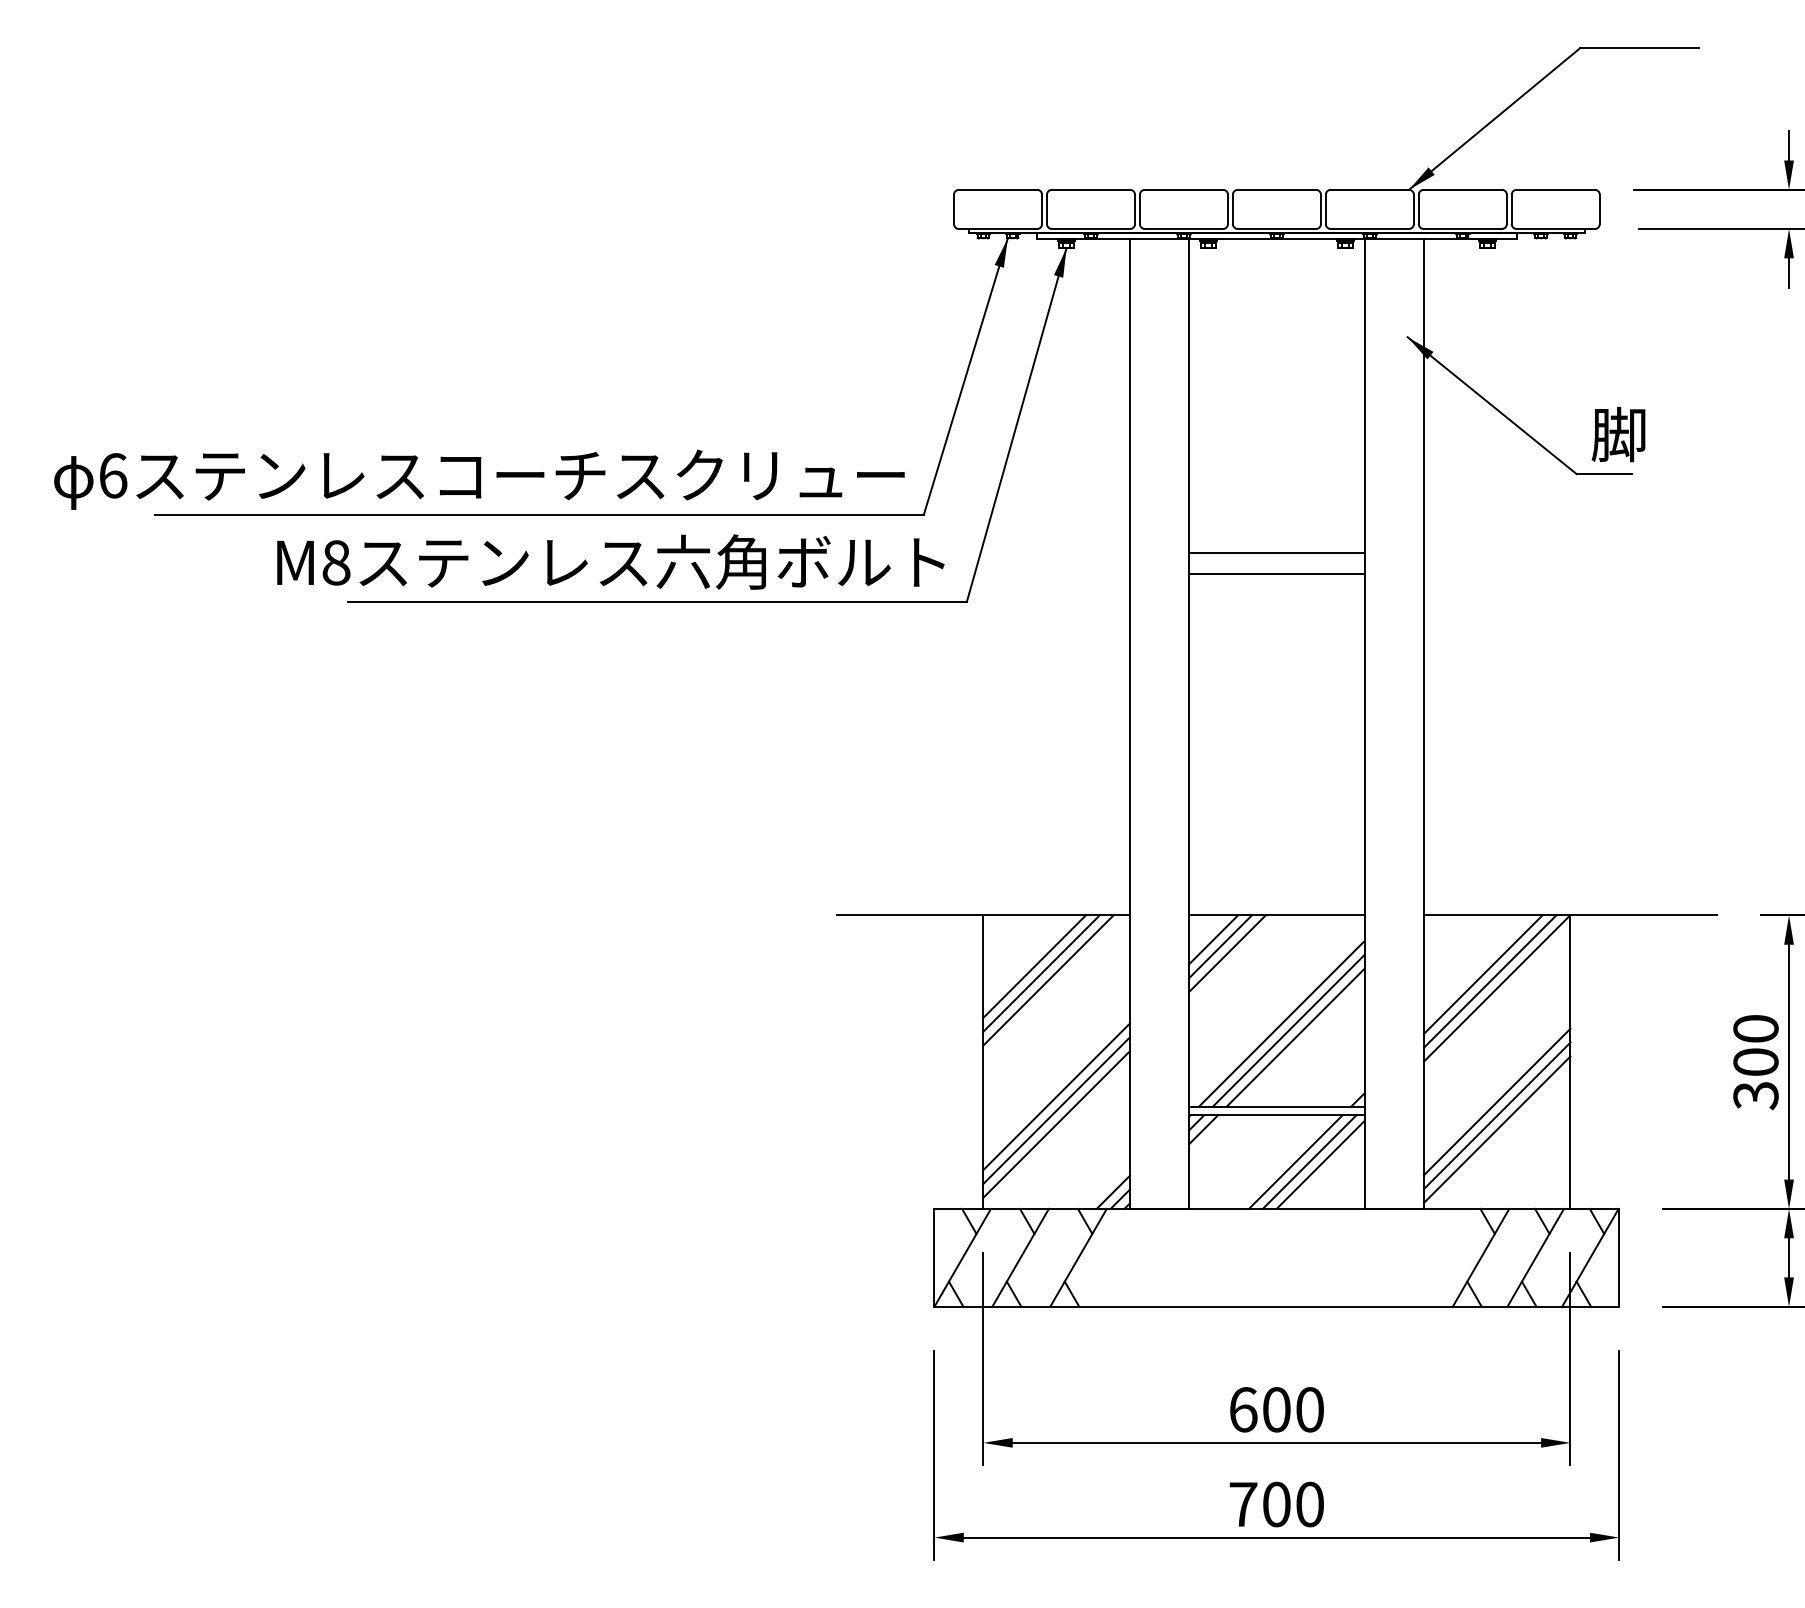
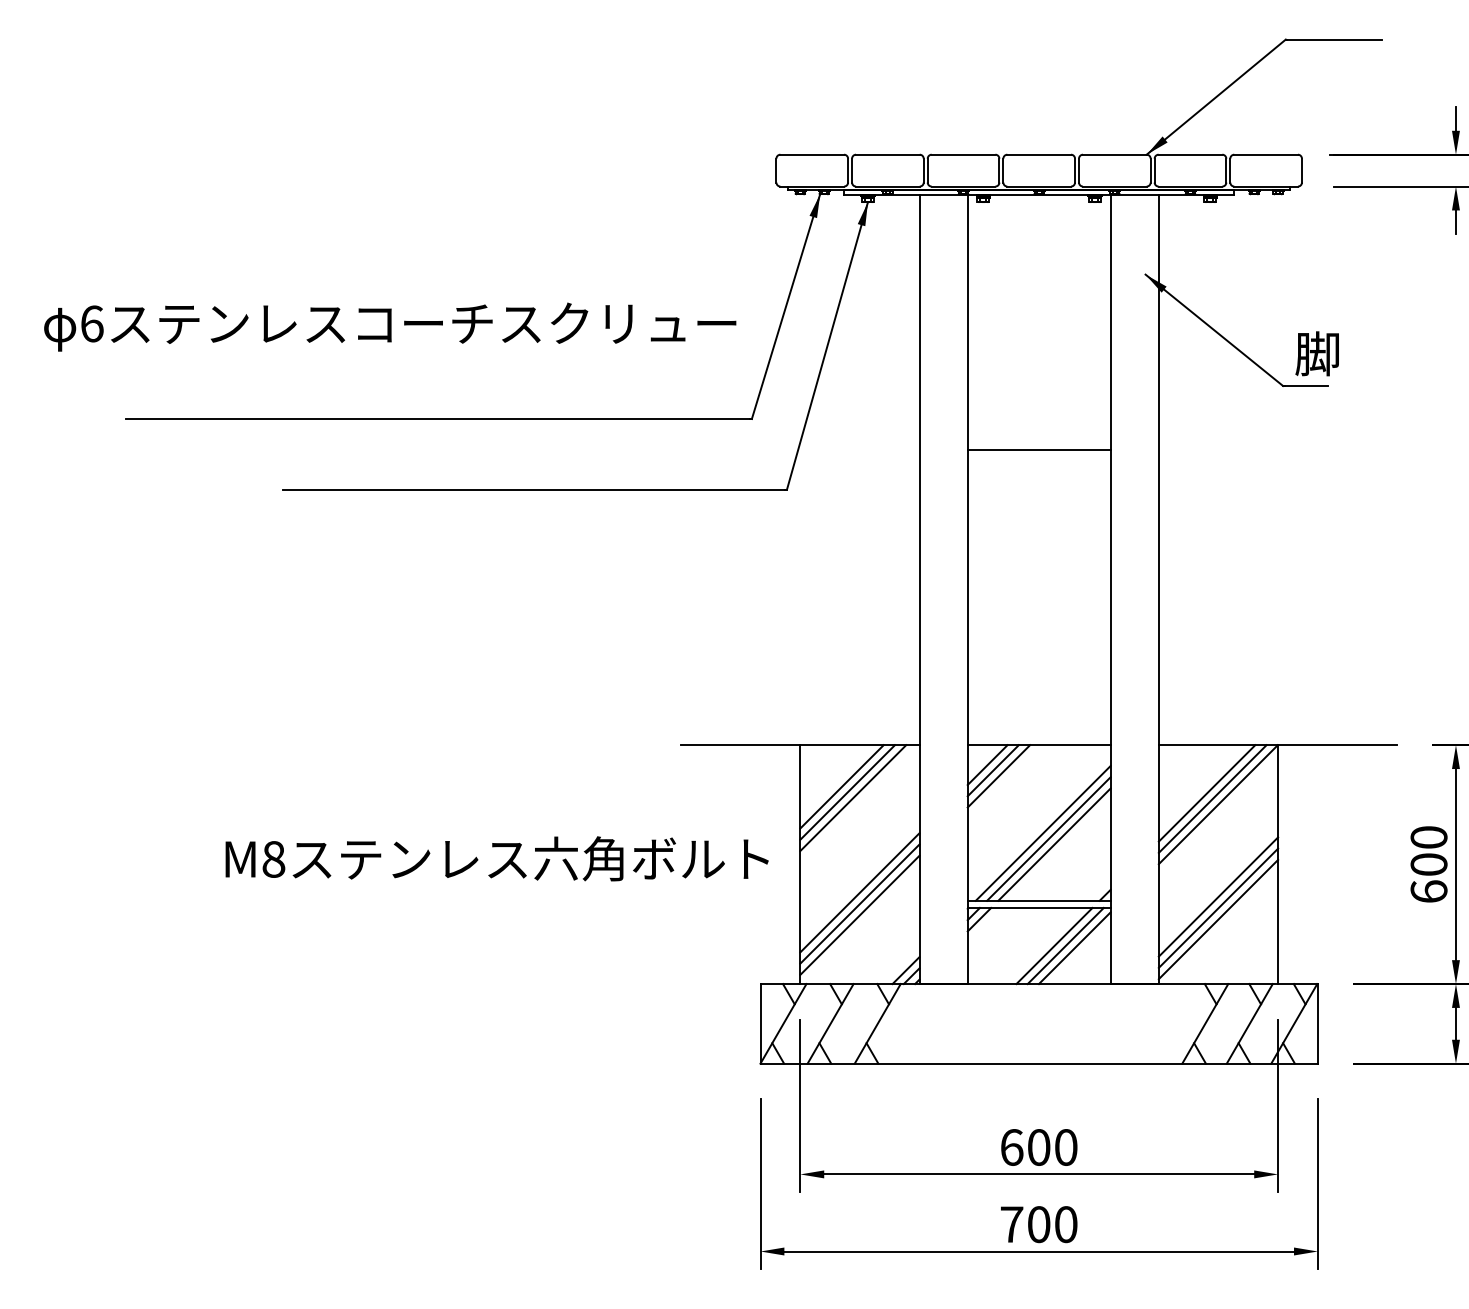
text: (479, 479) -> (390, 326), moved
text: (610, 561) -> (496, 858), moved
line: (1276, 573) -> (1038, 466), removed
text: (1755, 1095) -> (1428, 891), 300 -> 600

